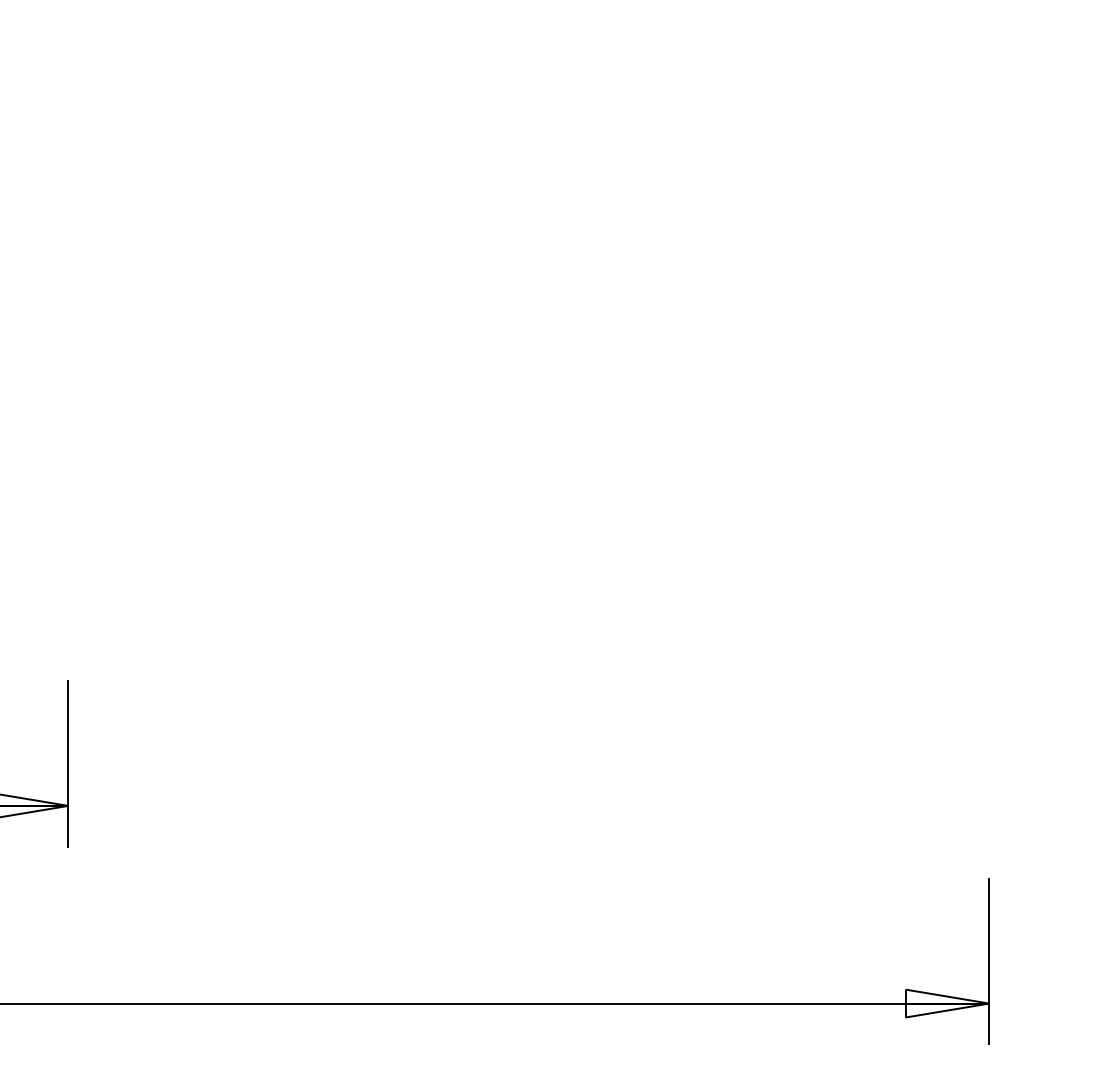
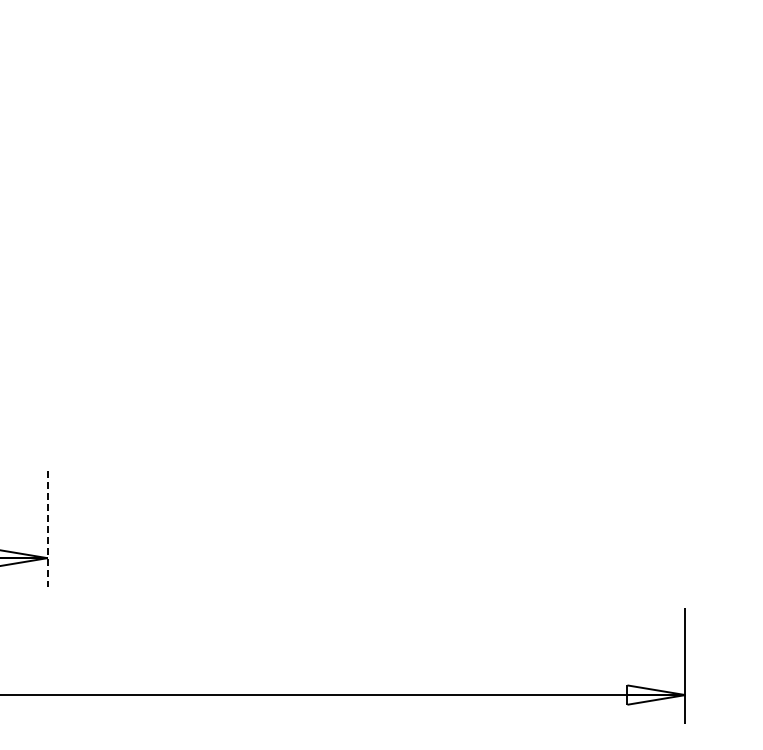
line: (68, 764) -> (47, 529), solid -> dashed

